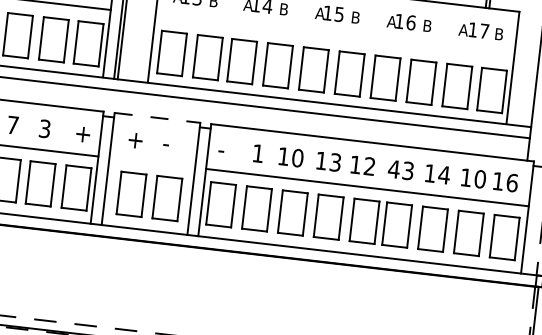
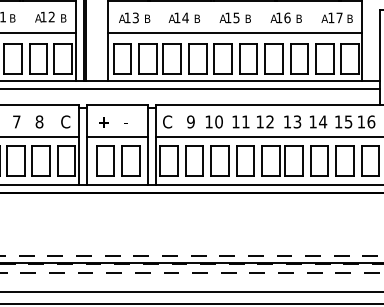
line: (333, 36) -> (234, 33), added
line: (157, 118) -> (117, 105), dashed -> solid
text: (44, 128) -> (39, 121), 3 -> 8
text: (83, 132) -> (66, 121), + -> C
text: (225, 149) -> (167, 121), - -> C
text: (257, 152) -> (190, 121), 1 -> 9
text: (335, 161) -> (245, 121), 13 -> 11
line: (152, 162) -> (117, 136), added
text: (394, 168) -> (287, 121), 43 -> 13
text: (480, 178) -> (348, 121), 10 -> 15

